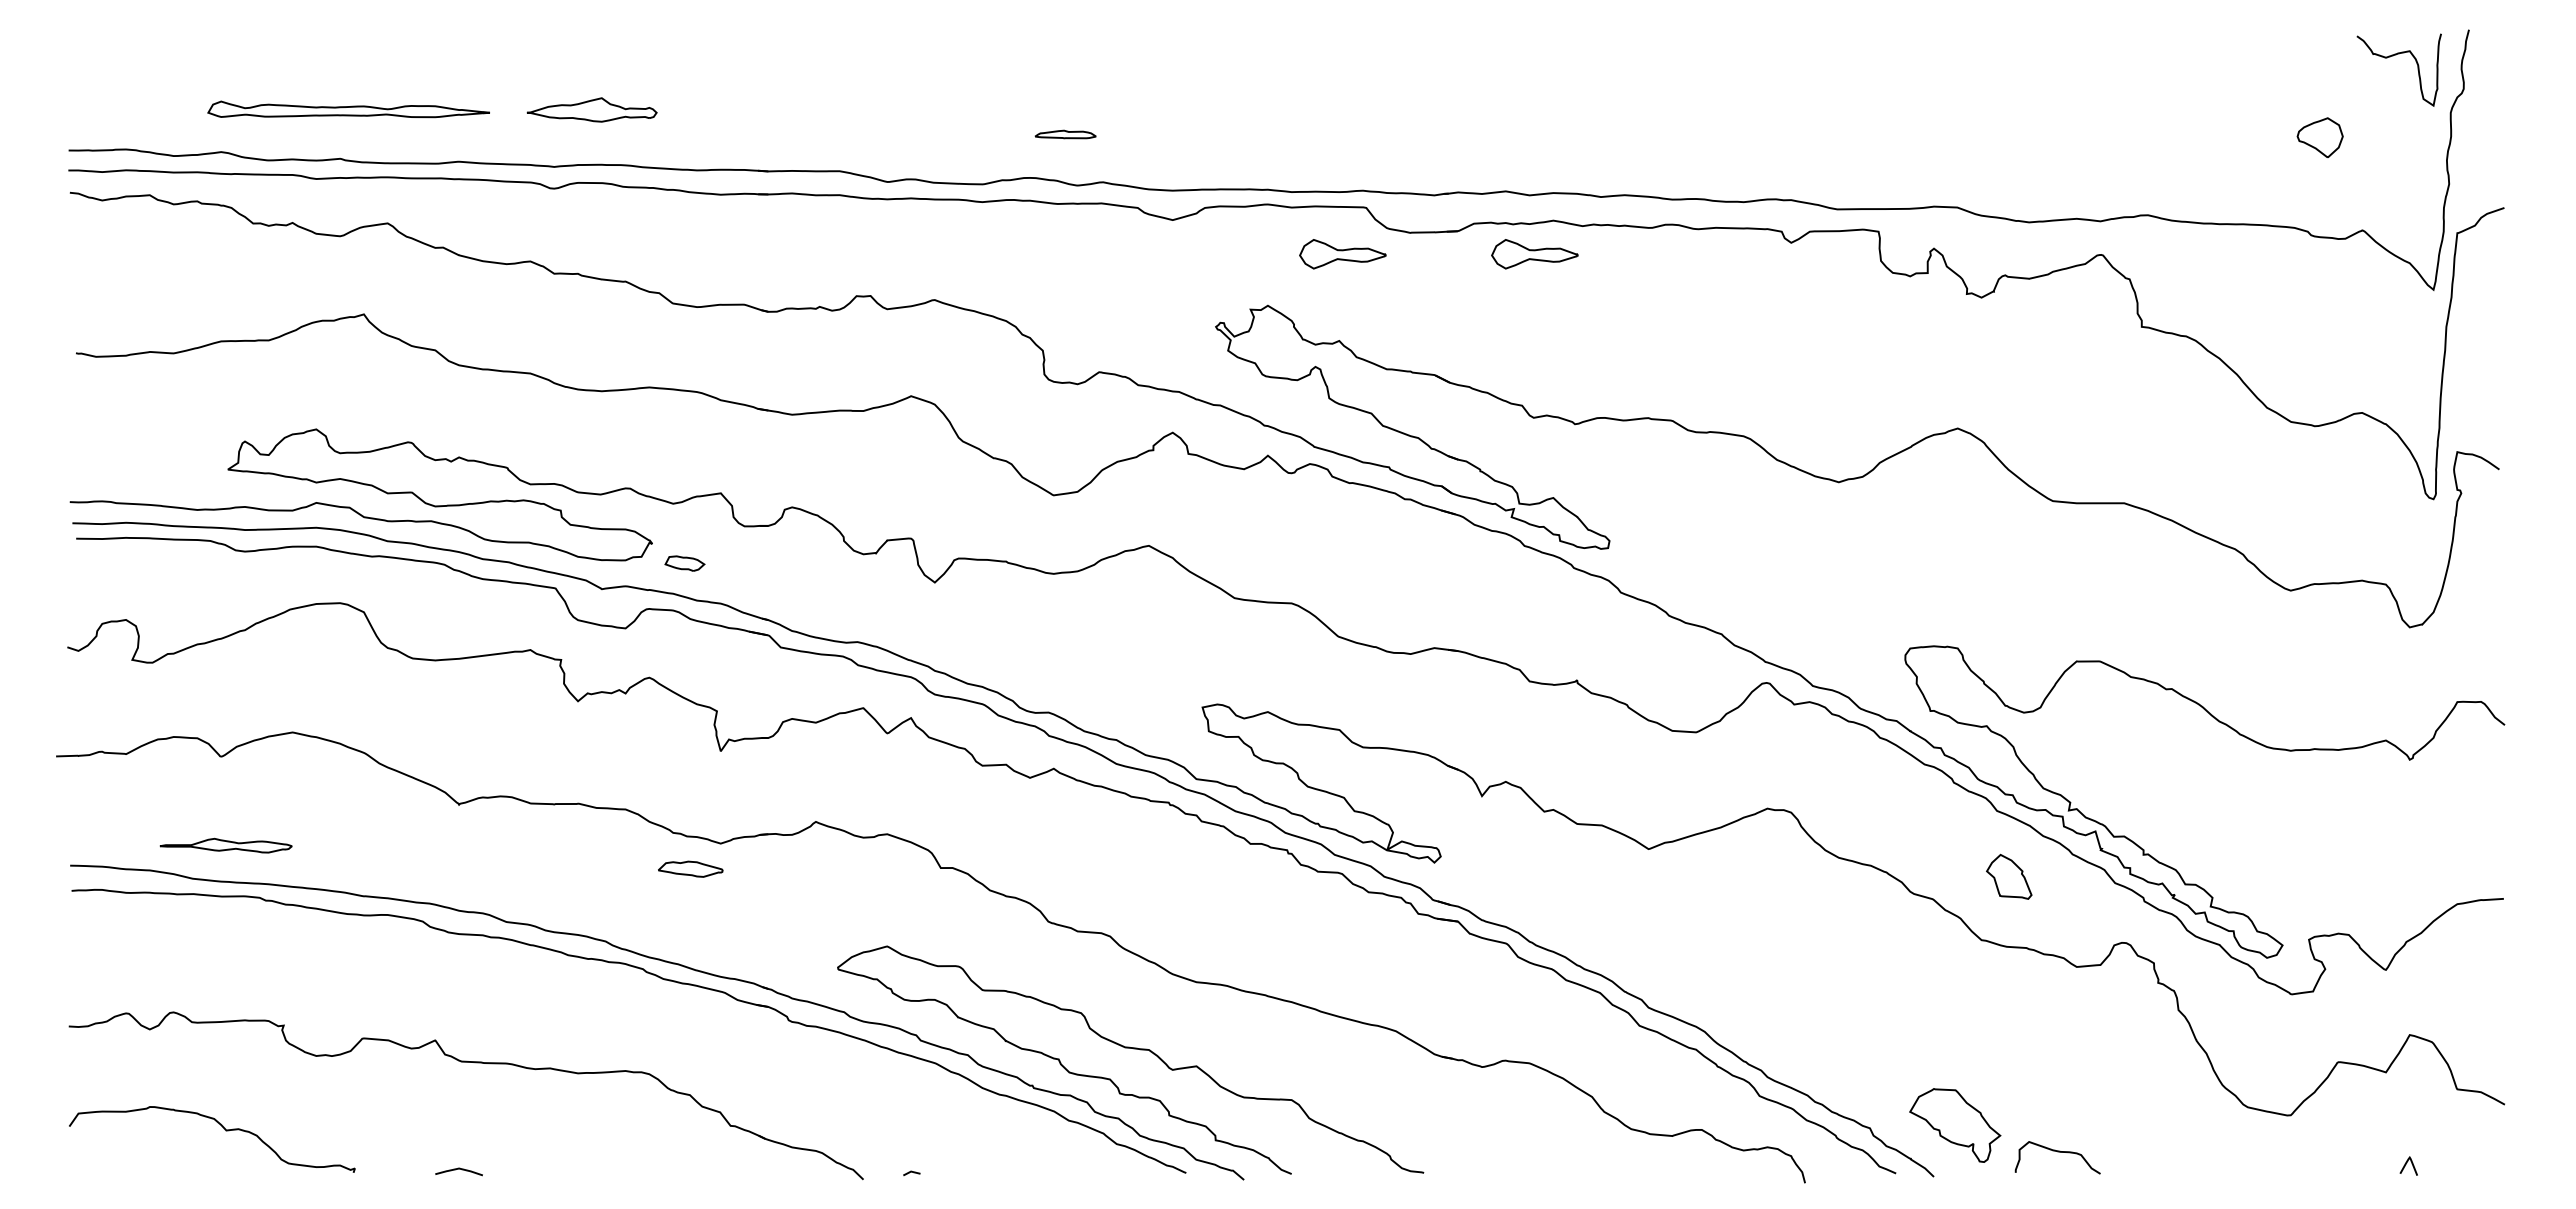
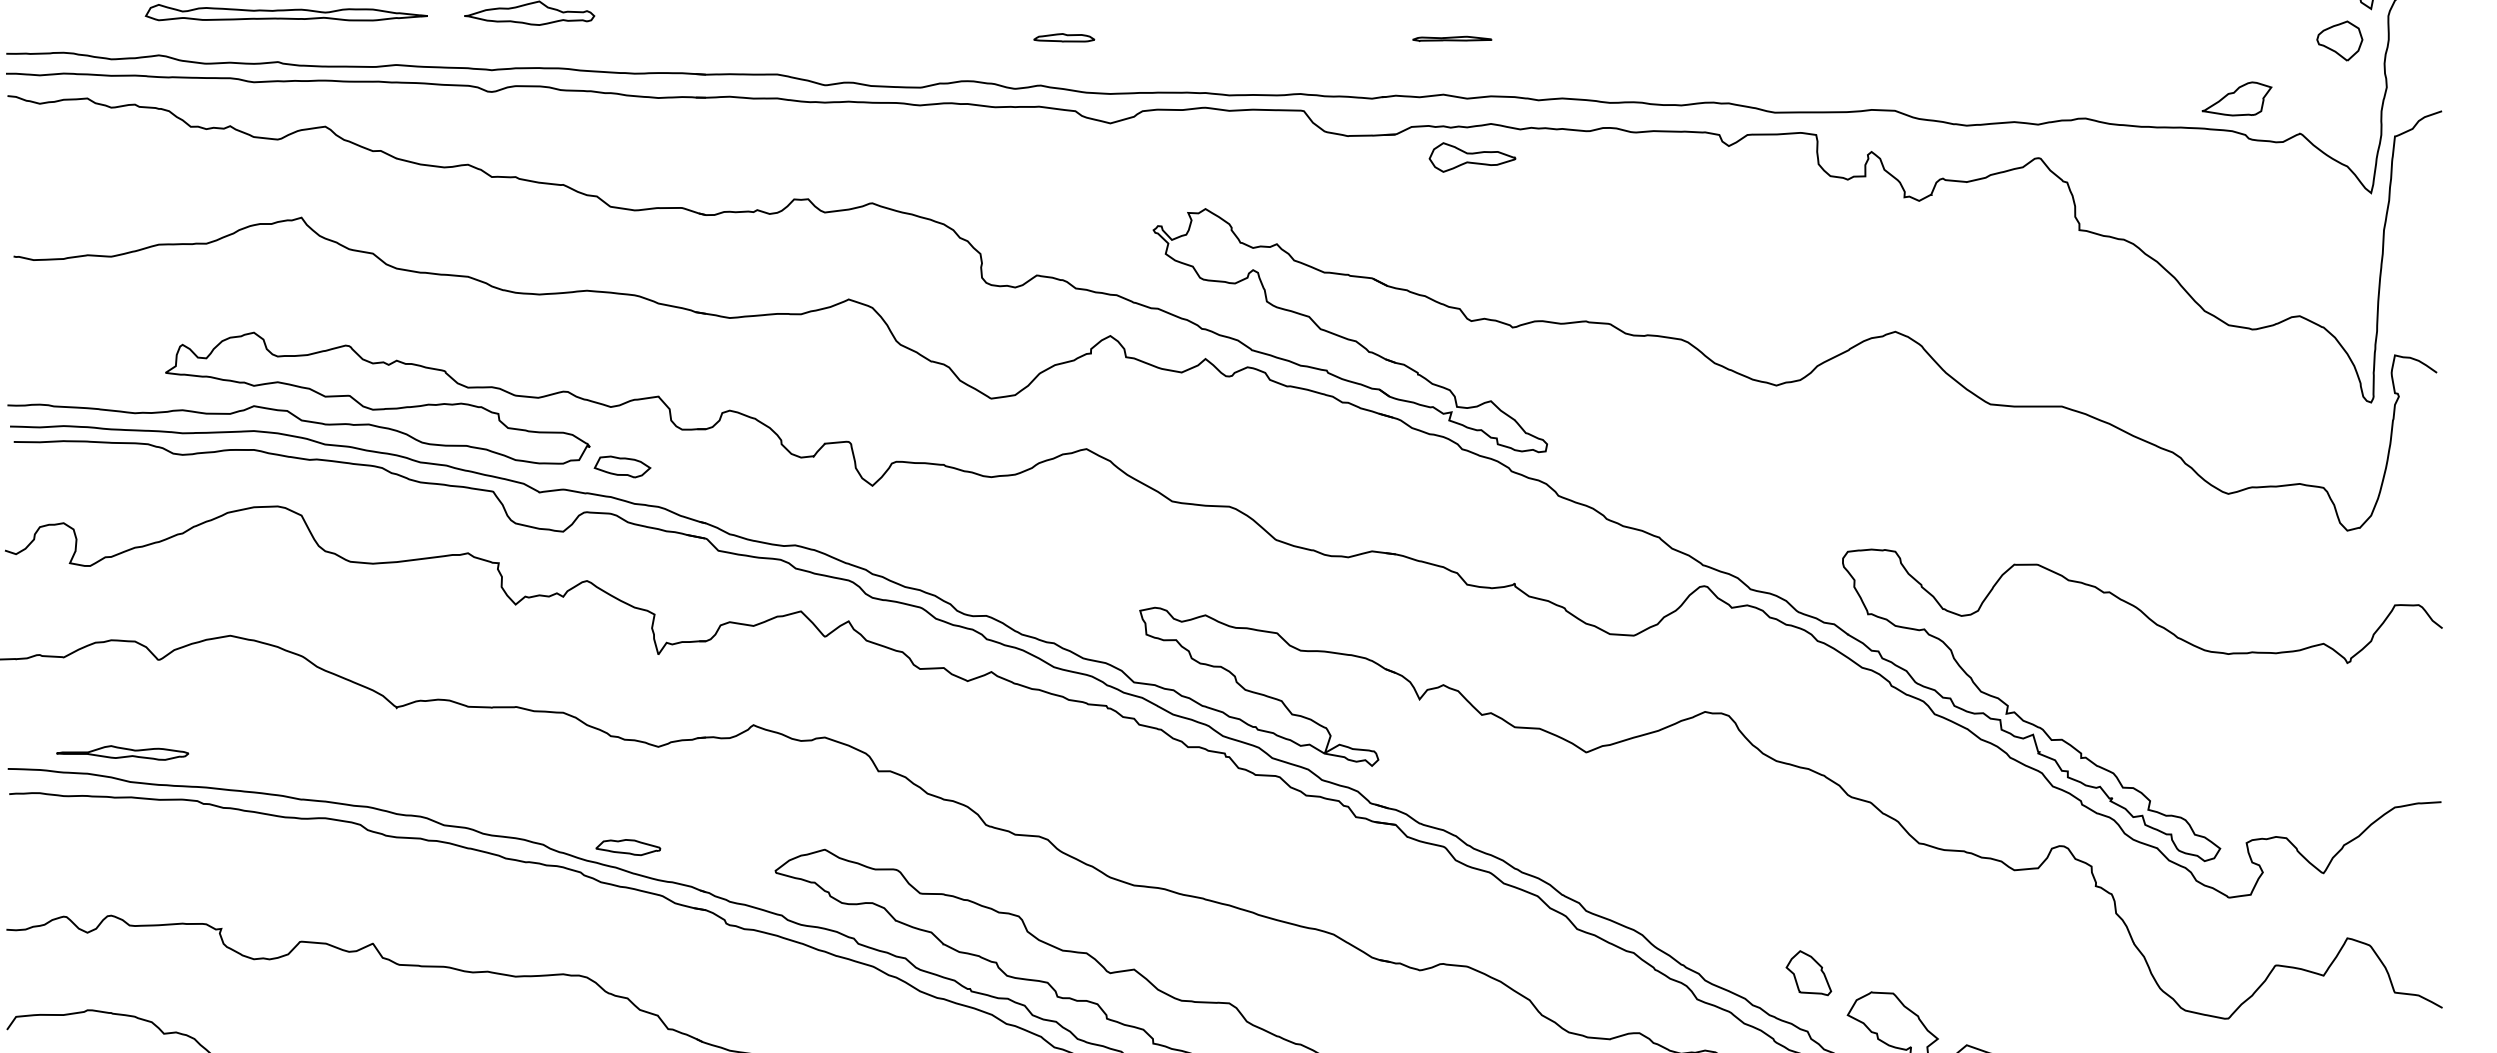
part: (1065, 134) -> (1064, 37), moved
part: (1514, 135) -> (1452, 38), added
part: (2319, 137) -> (2339, 40), moved
part: (2299, 195) -> (2237, 98), added
part: (1342, 254) -> (1280, 157), removed
part: (684, 563) -> (622, 466), size x1.43
part: (225, 845) -> (122, 752), moved
part: (690, 868) -> (628, 846), moved
part: (2009, 876) -> (1809, 972), moved

